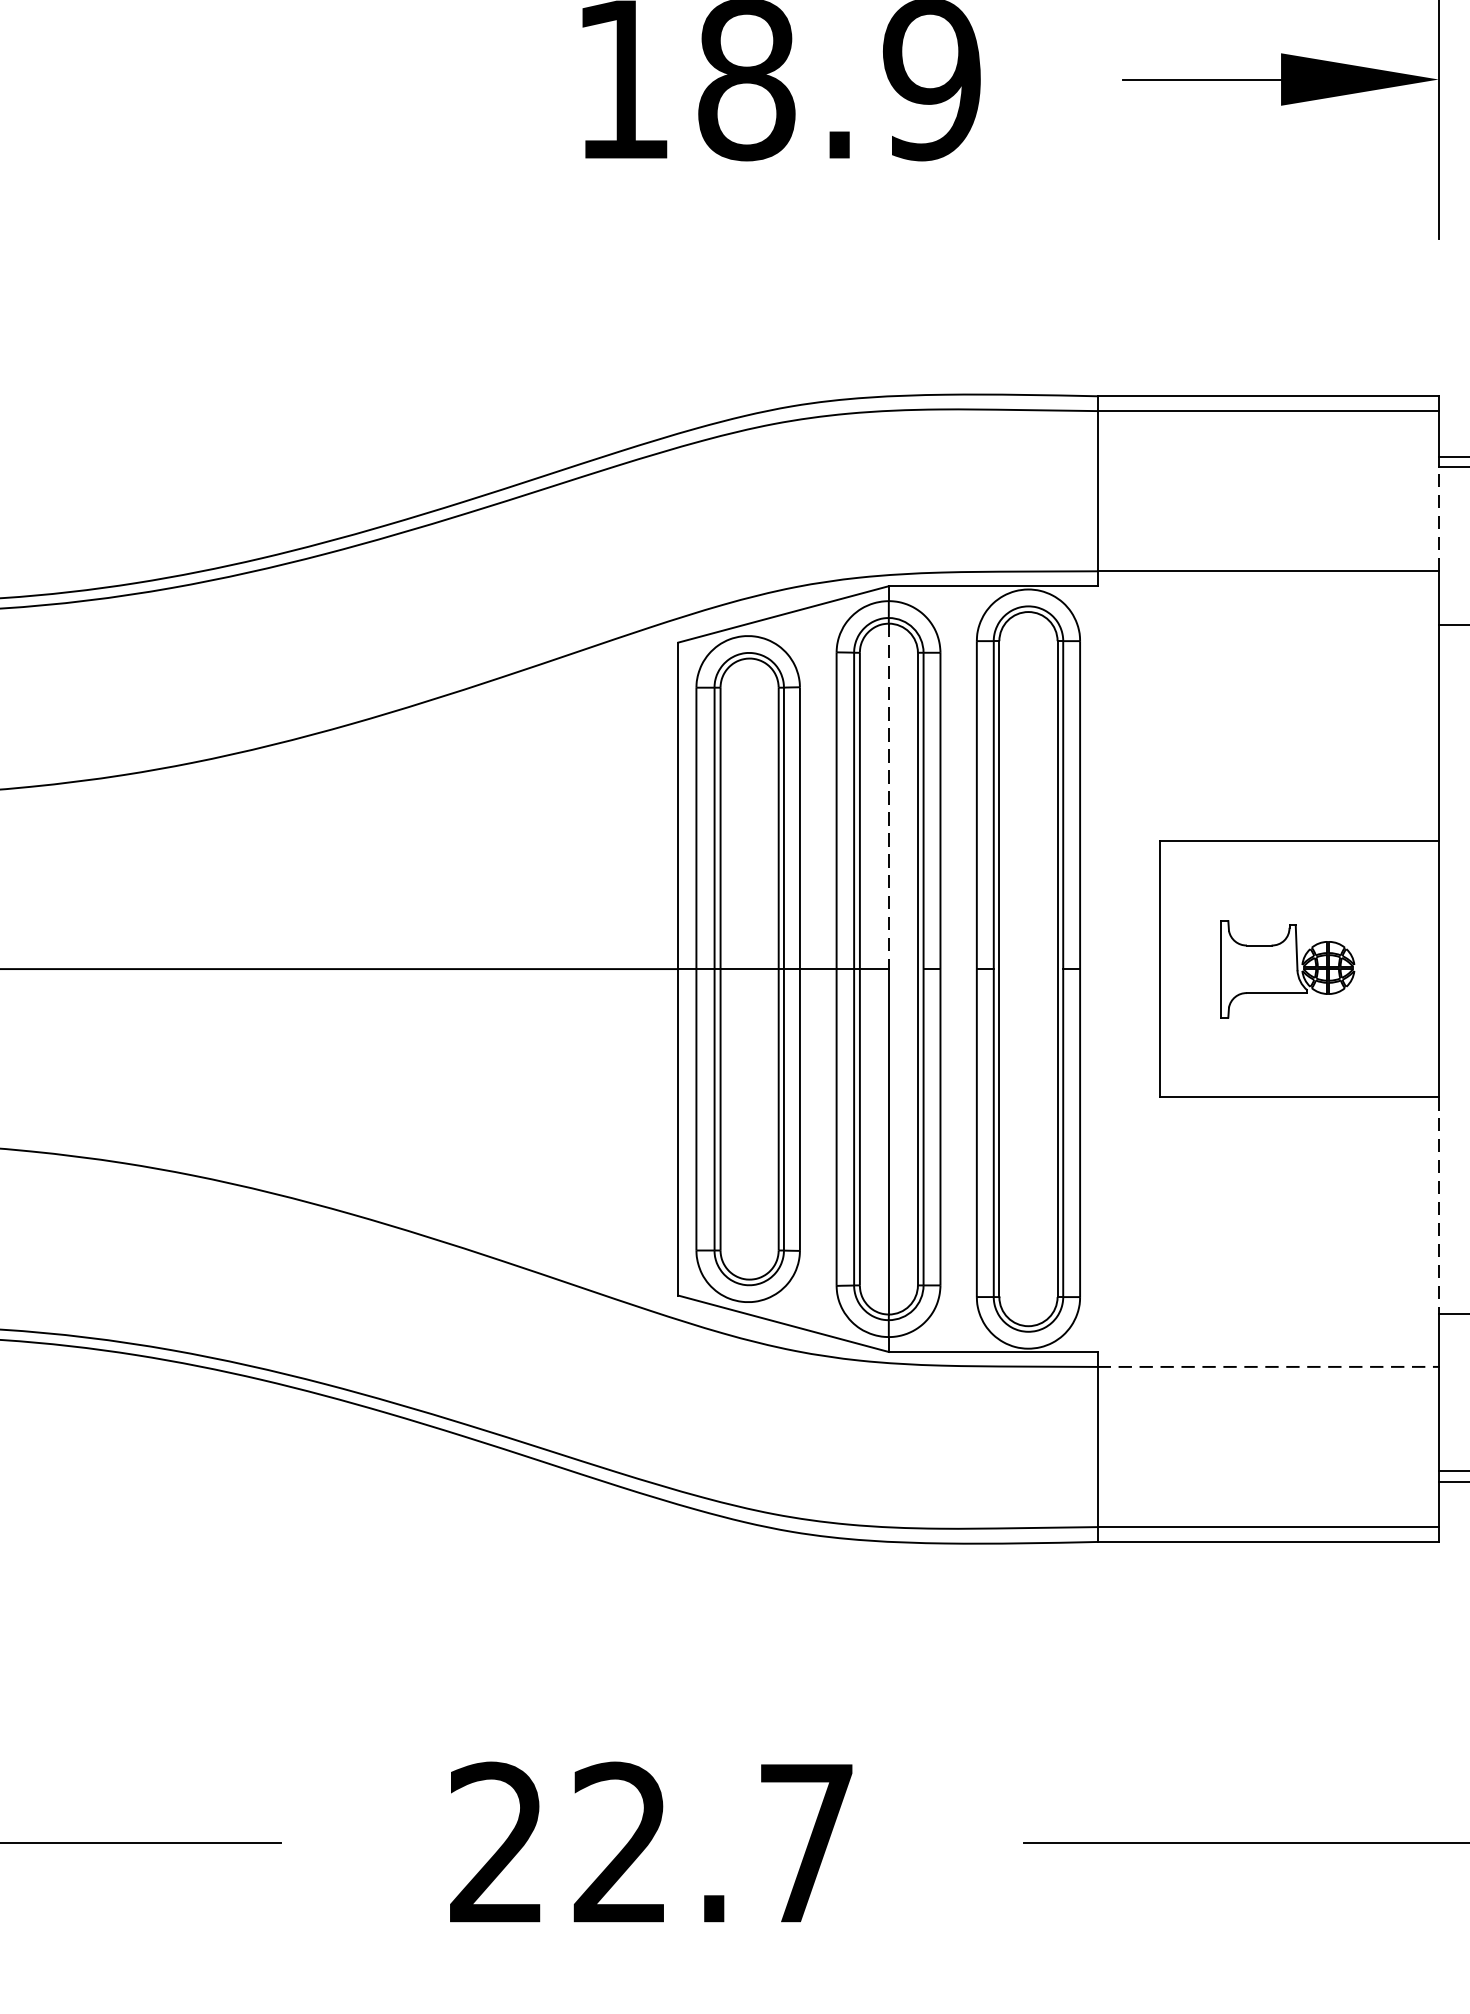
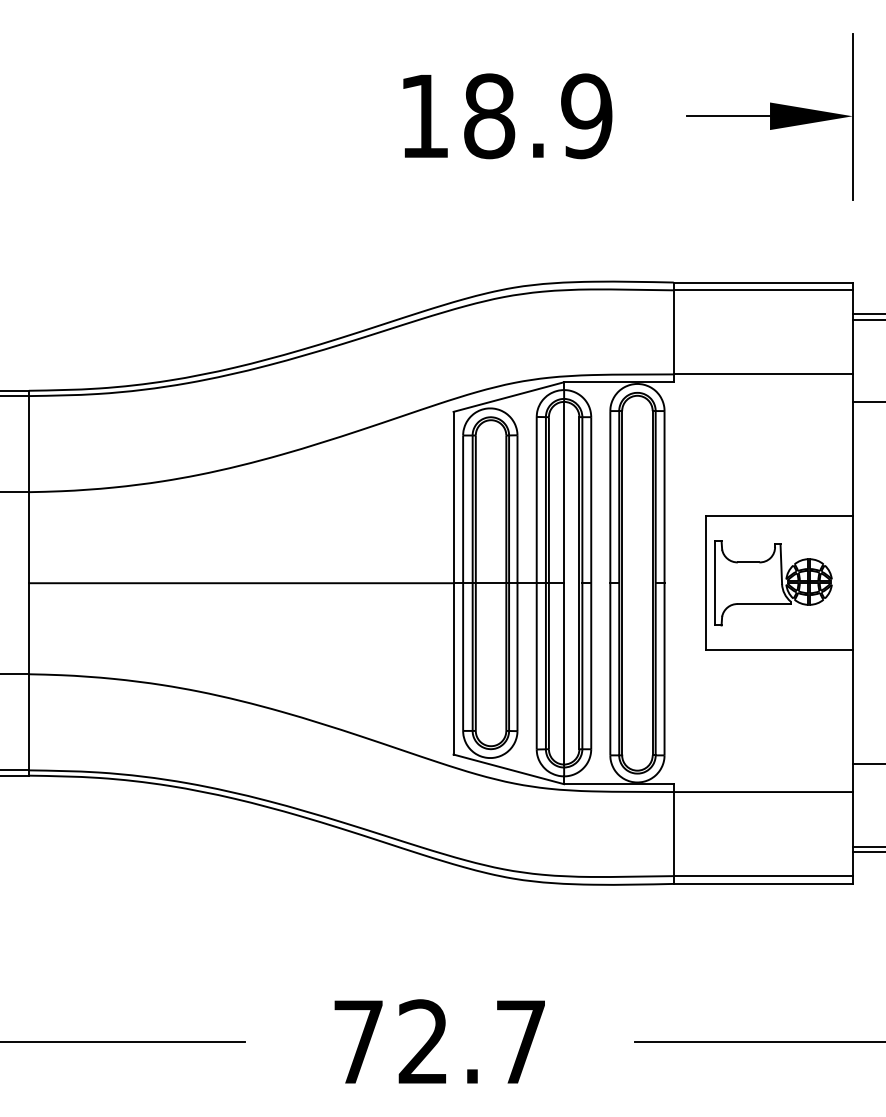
line: (1438, 518) -> (852, 346), dashed -> solid
line: (889, 796) -> (564, 492), dashed -> solid
part: (1287, 969) -> (773, 583), size x1.67
line: (1438, 1205) -> (852, 707), dashed -> solid
line: (1268, 1367) -> (763, 792), dashed -> solid
text: (495, 1842) -> (357, 1041), 22.7 -> 72.7

